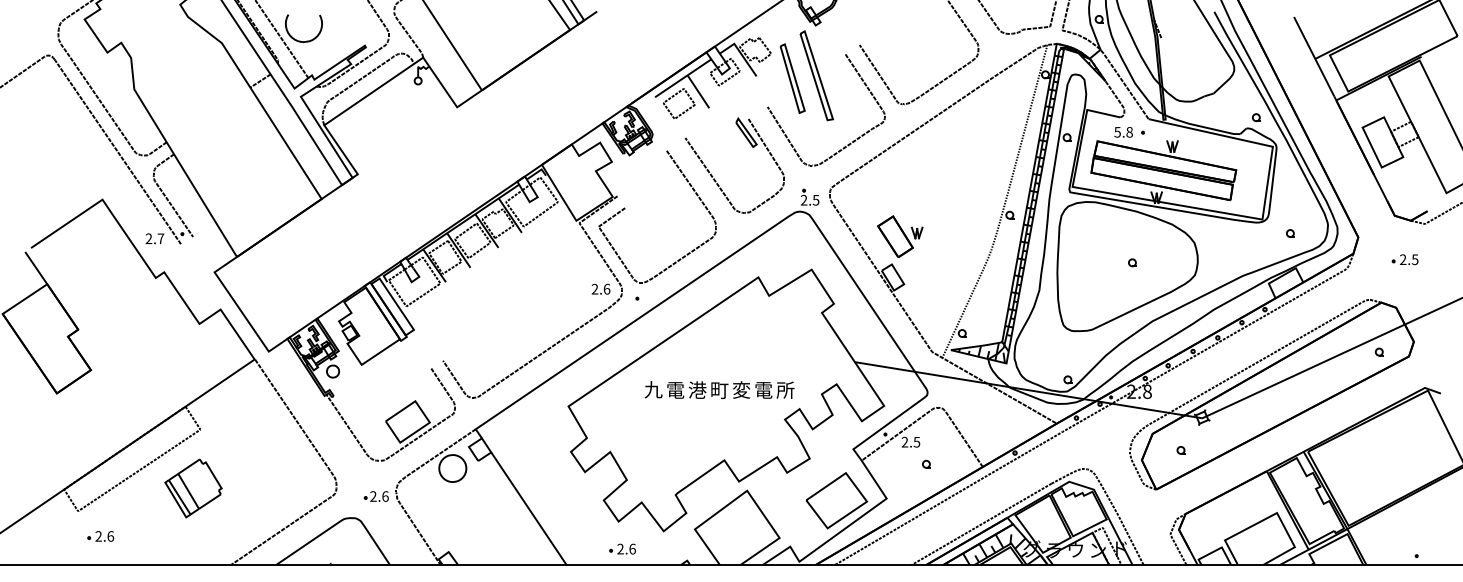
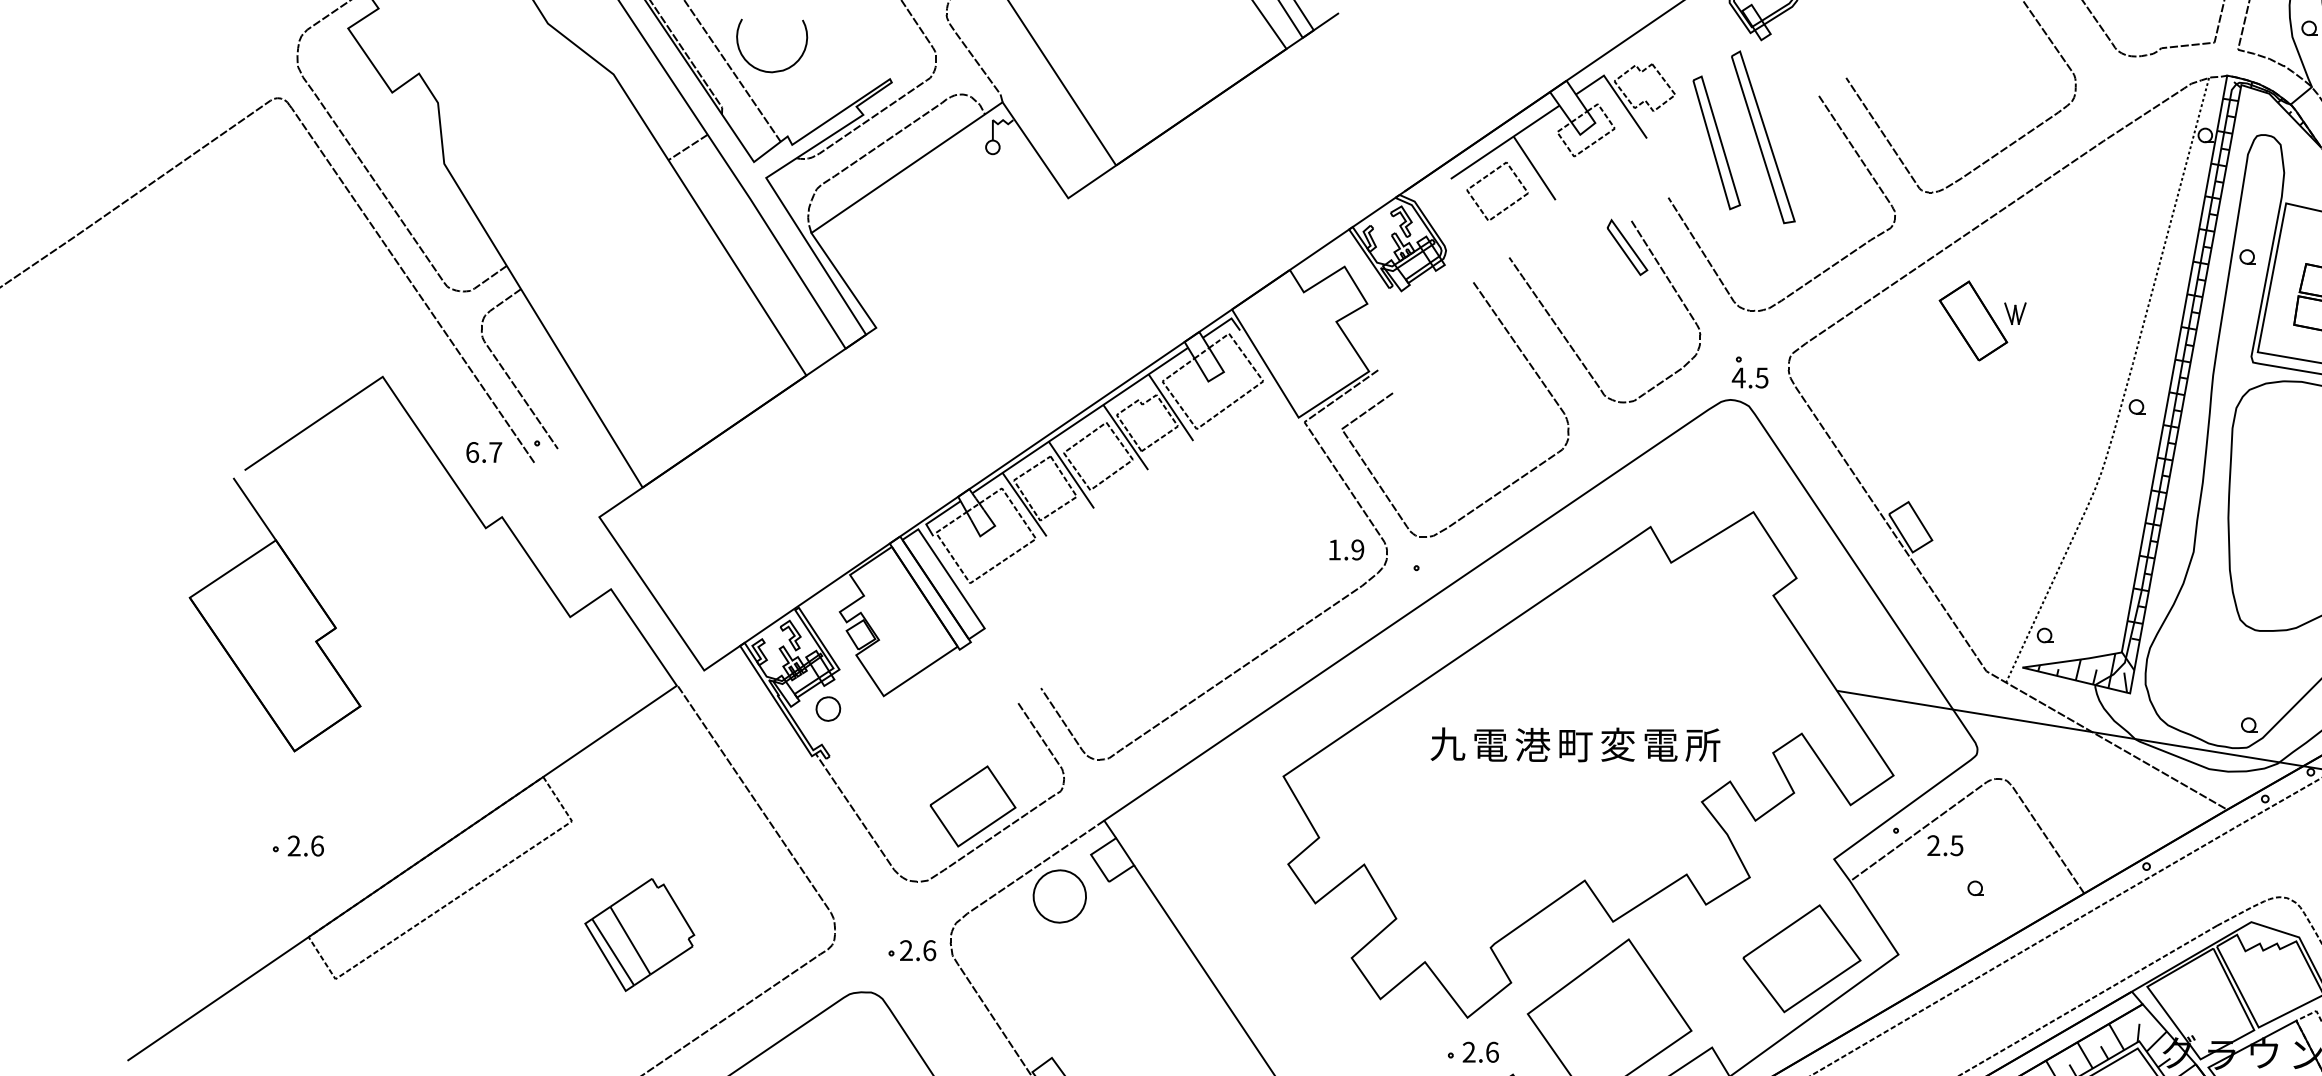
text: (803, 199) -> (1737, 376), 2.5 -> 4.5
part: (900, 236) -> (1983, 320), moved
text: (148, 238) -> (471, 451), 2.7 -> 6.7
text: (600, 288) -> (1345, 548), 2.6 -> 1.9
part: (193, 488) -> (639, 935), moved
part: (100, 536) -> (297, 846), moved
part: (622, 548) -> (1472, 1051), moved

